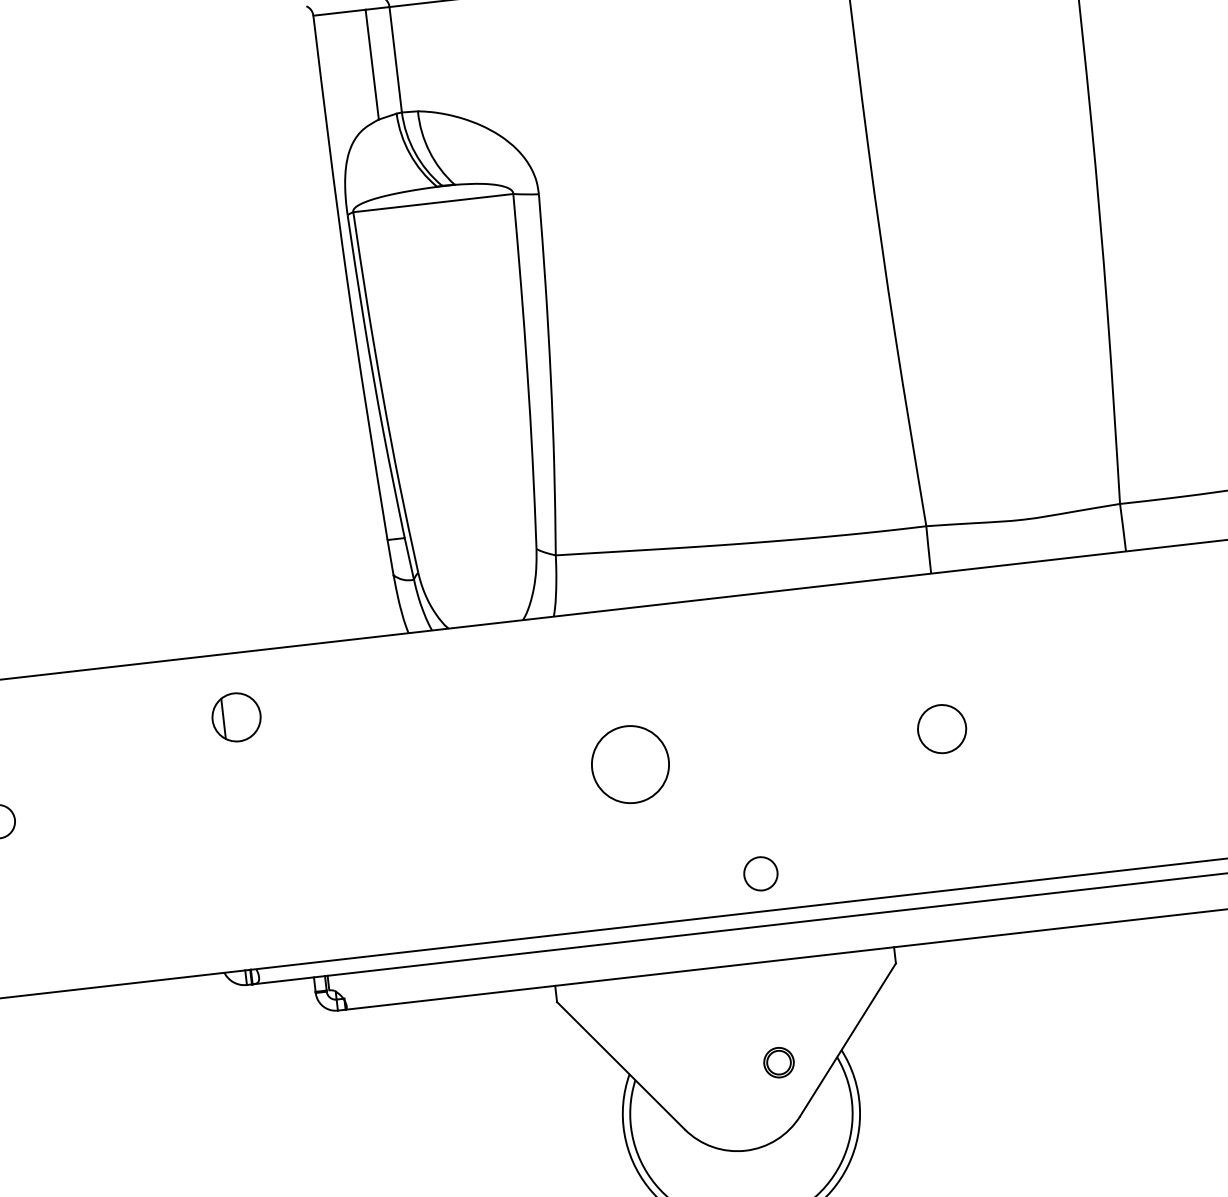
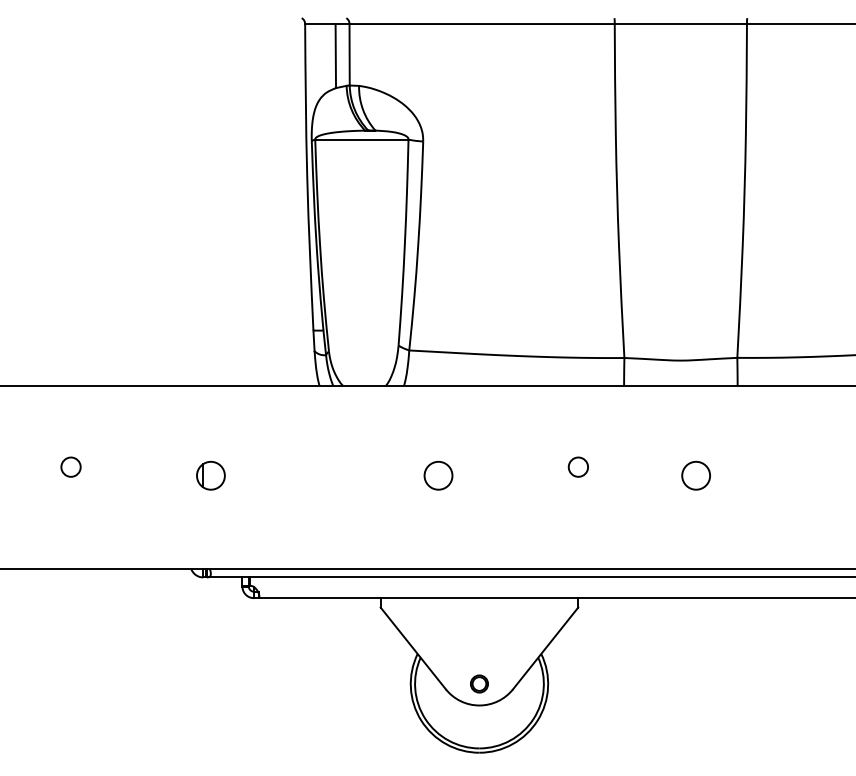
part: (235, 717) -> (210, 475), moved
circle: (940, 728) -> (695, 475), moved
circle: (630, 764) -> (438, 475), size x0.62
circle: (759, 872) -> (577, 466), moved
circle: (778, 1061) -> (479, 683), moved

